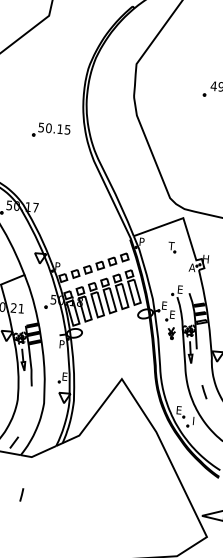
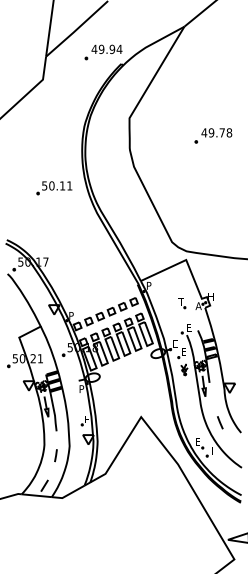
text: (67, 129) -> (69, 185), 50.15 -> 50.11
part: (172, 247) -> (182, 303), moved
line: (21, 494) -> (55, 455), moved

